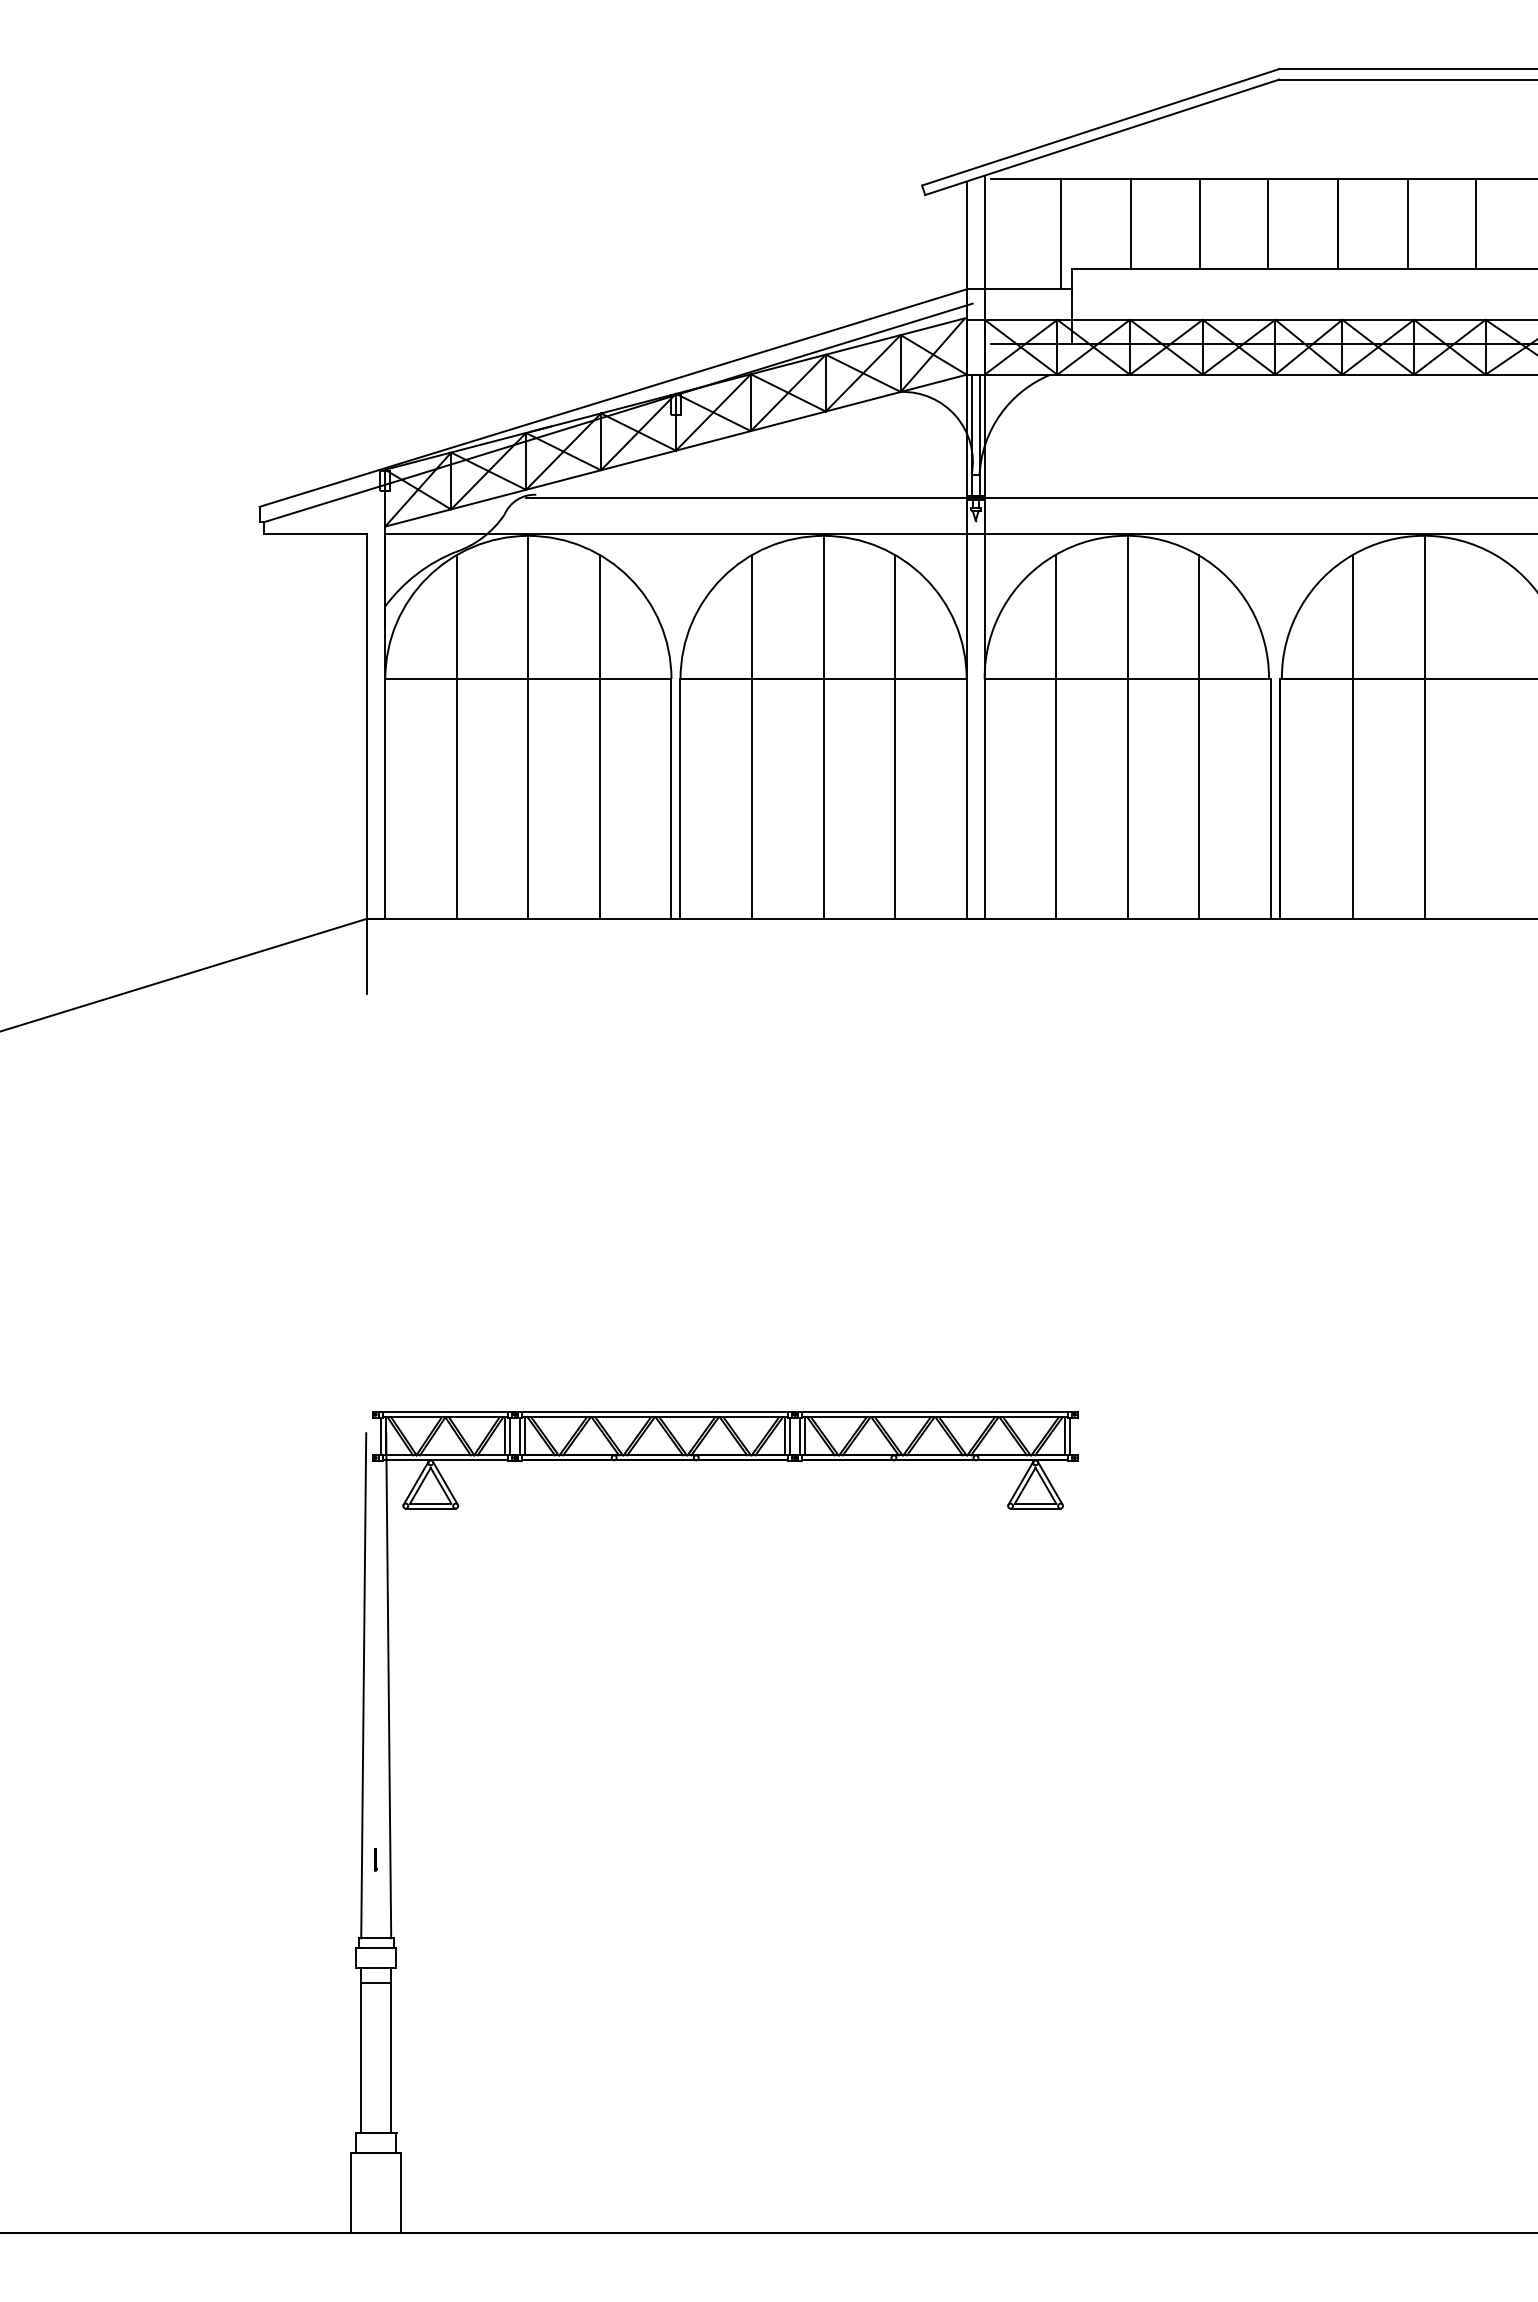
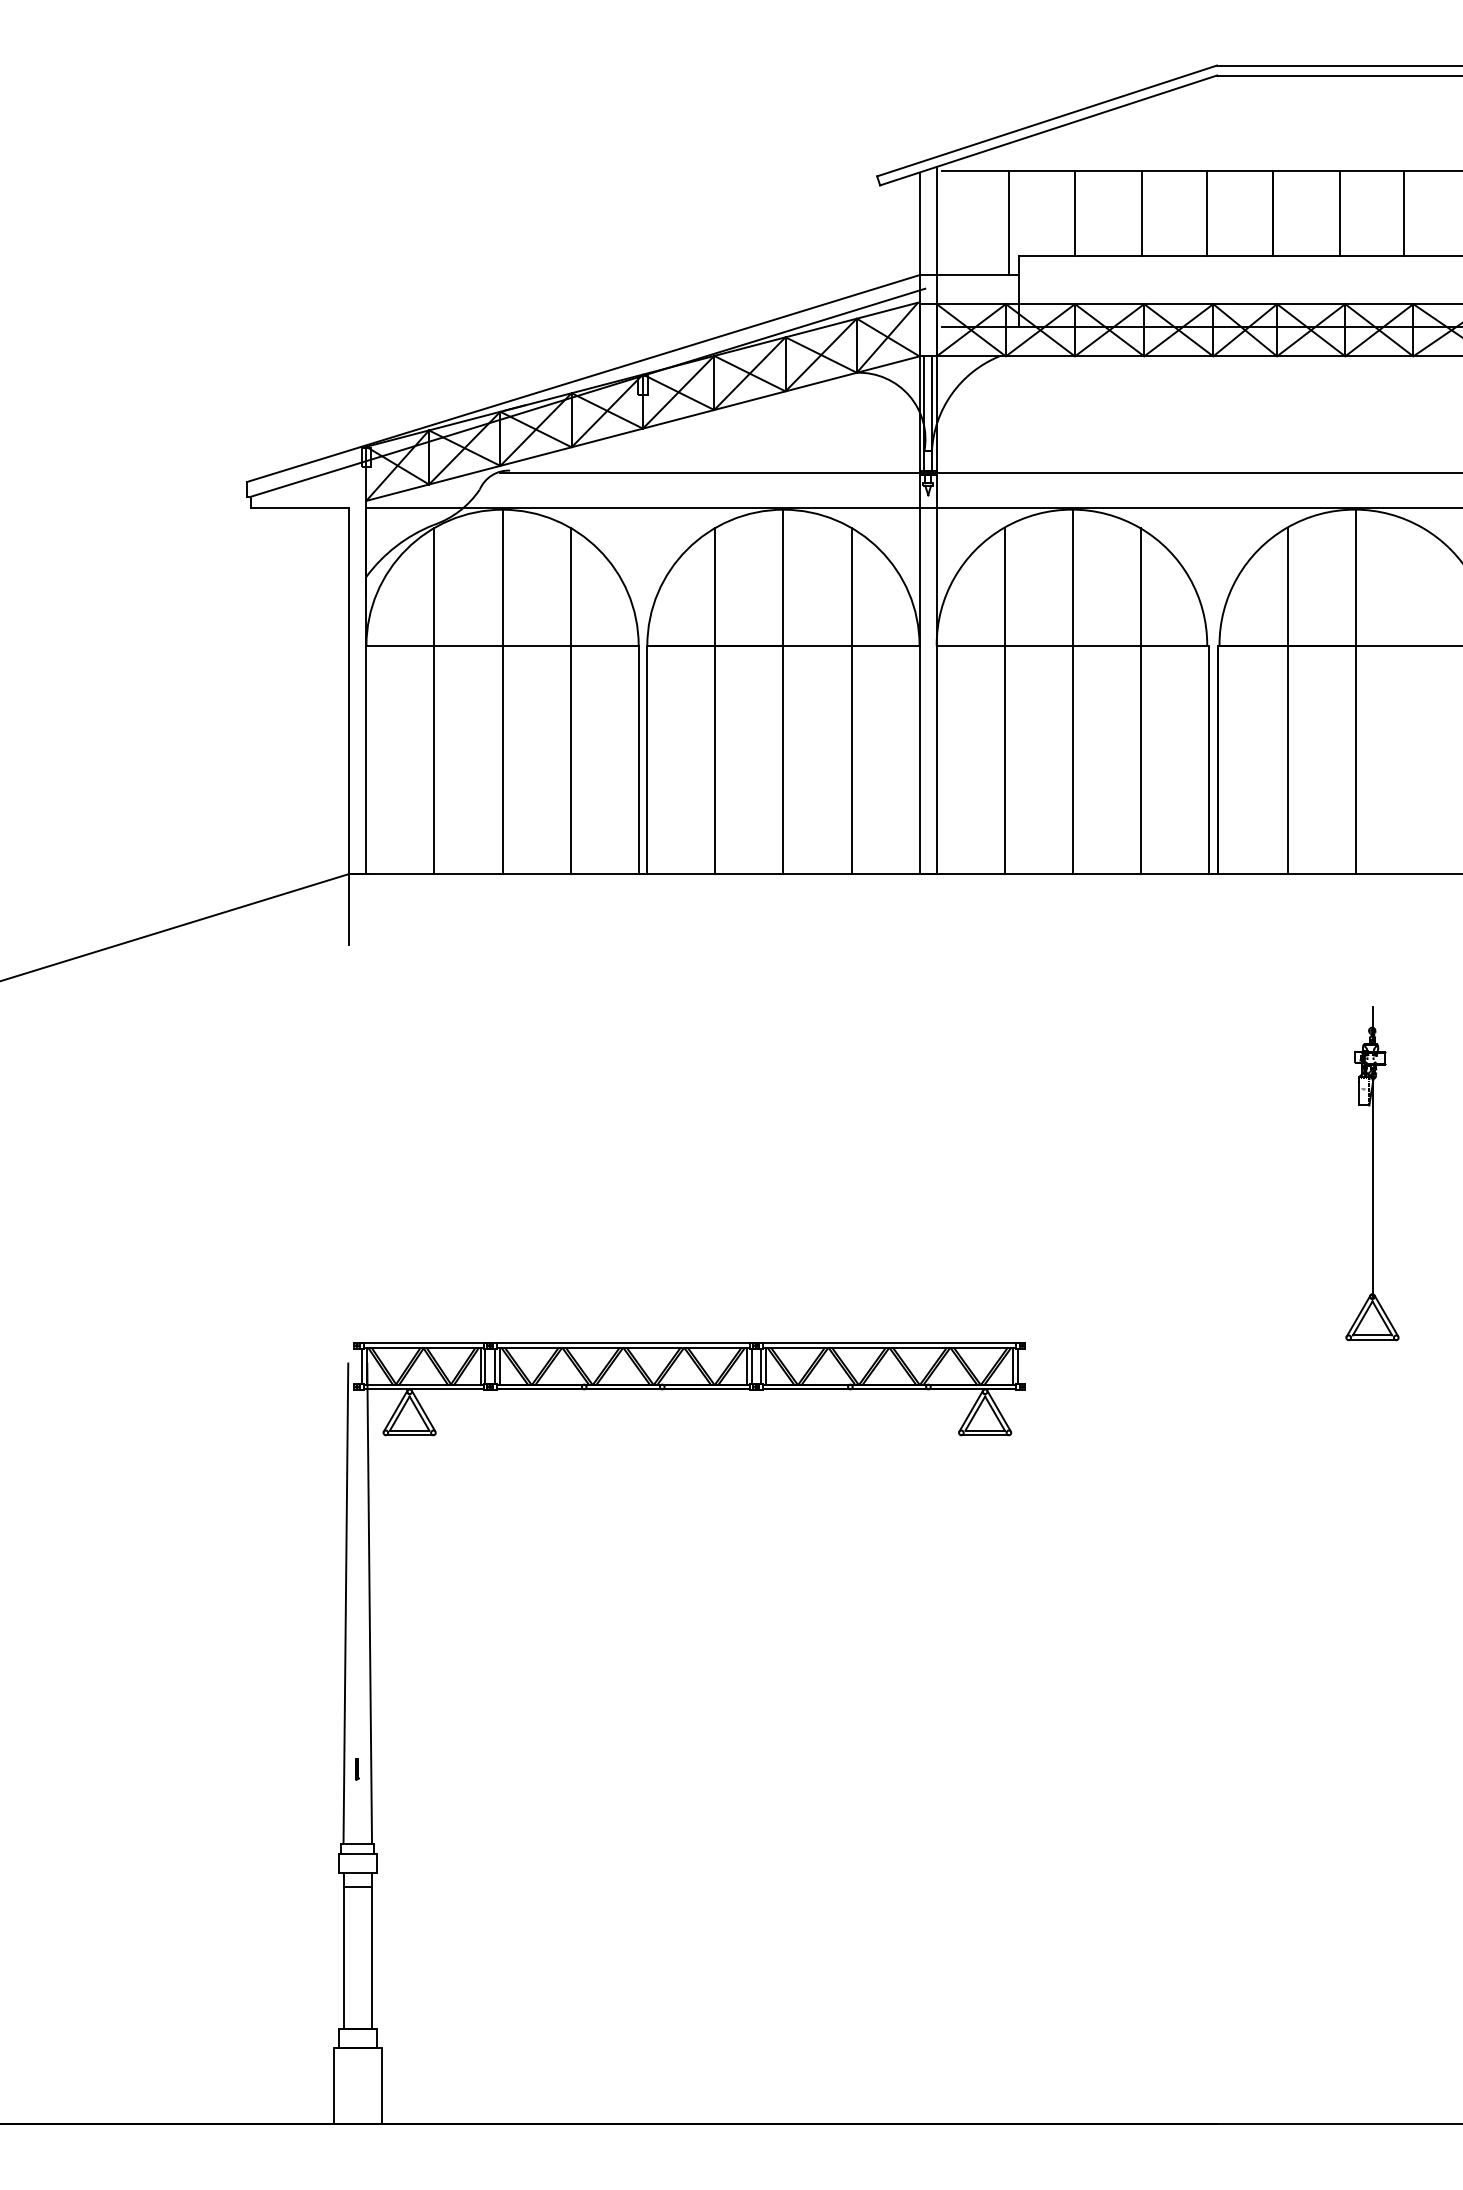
part: (1442, 1233) -> (1372, 1173), added

